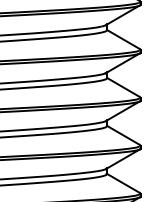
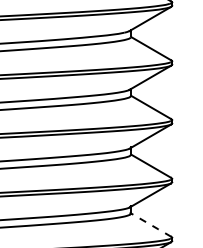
line: (123, 183) -> (151, 225), solid -> dashed

